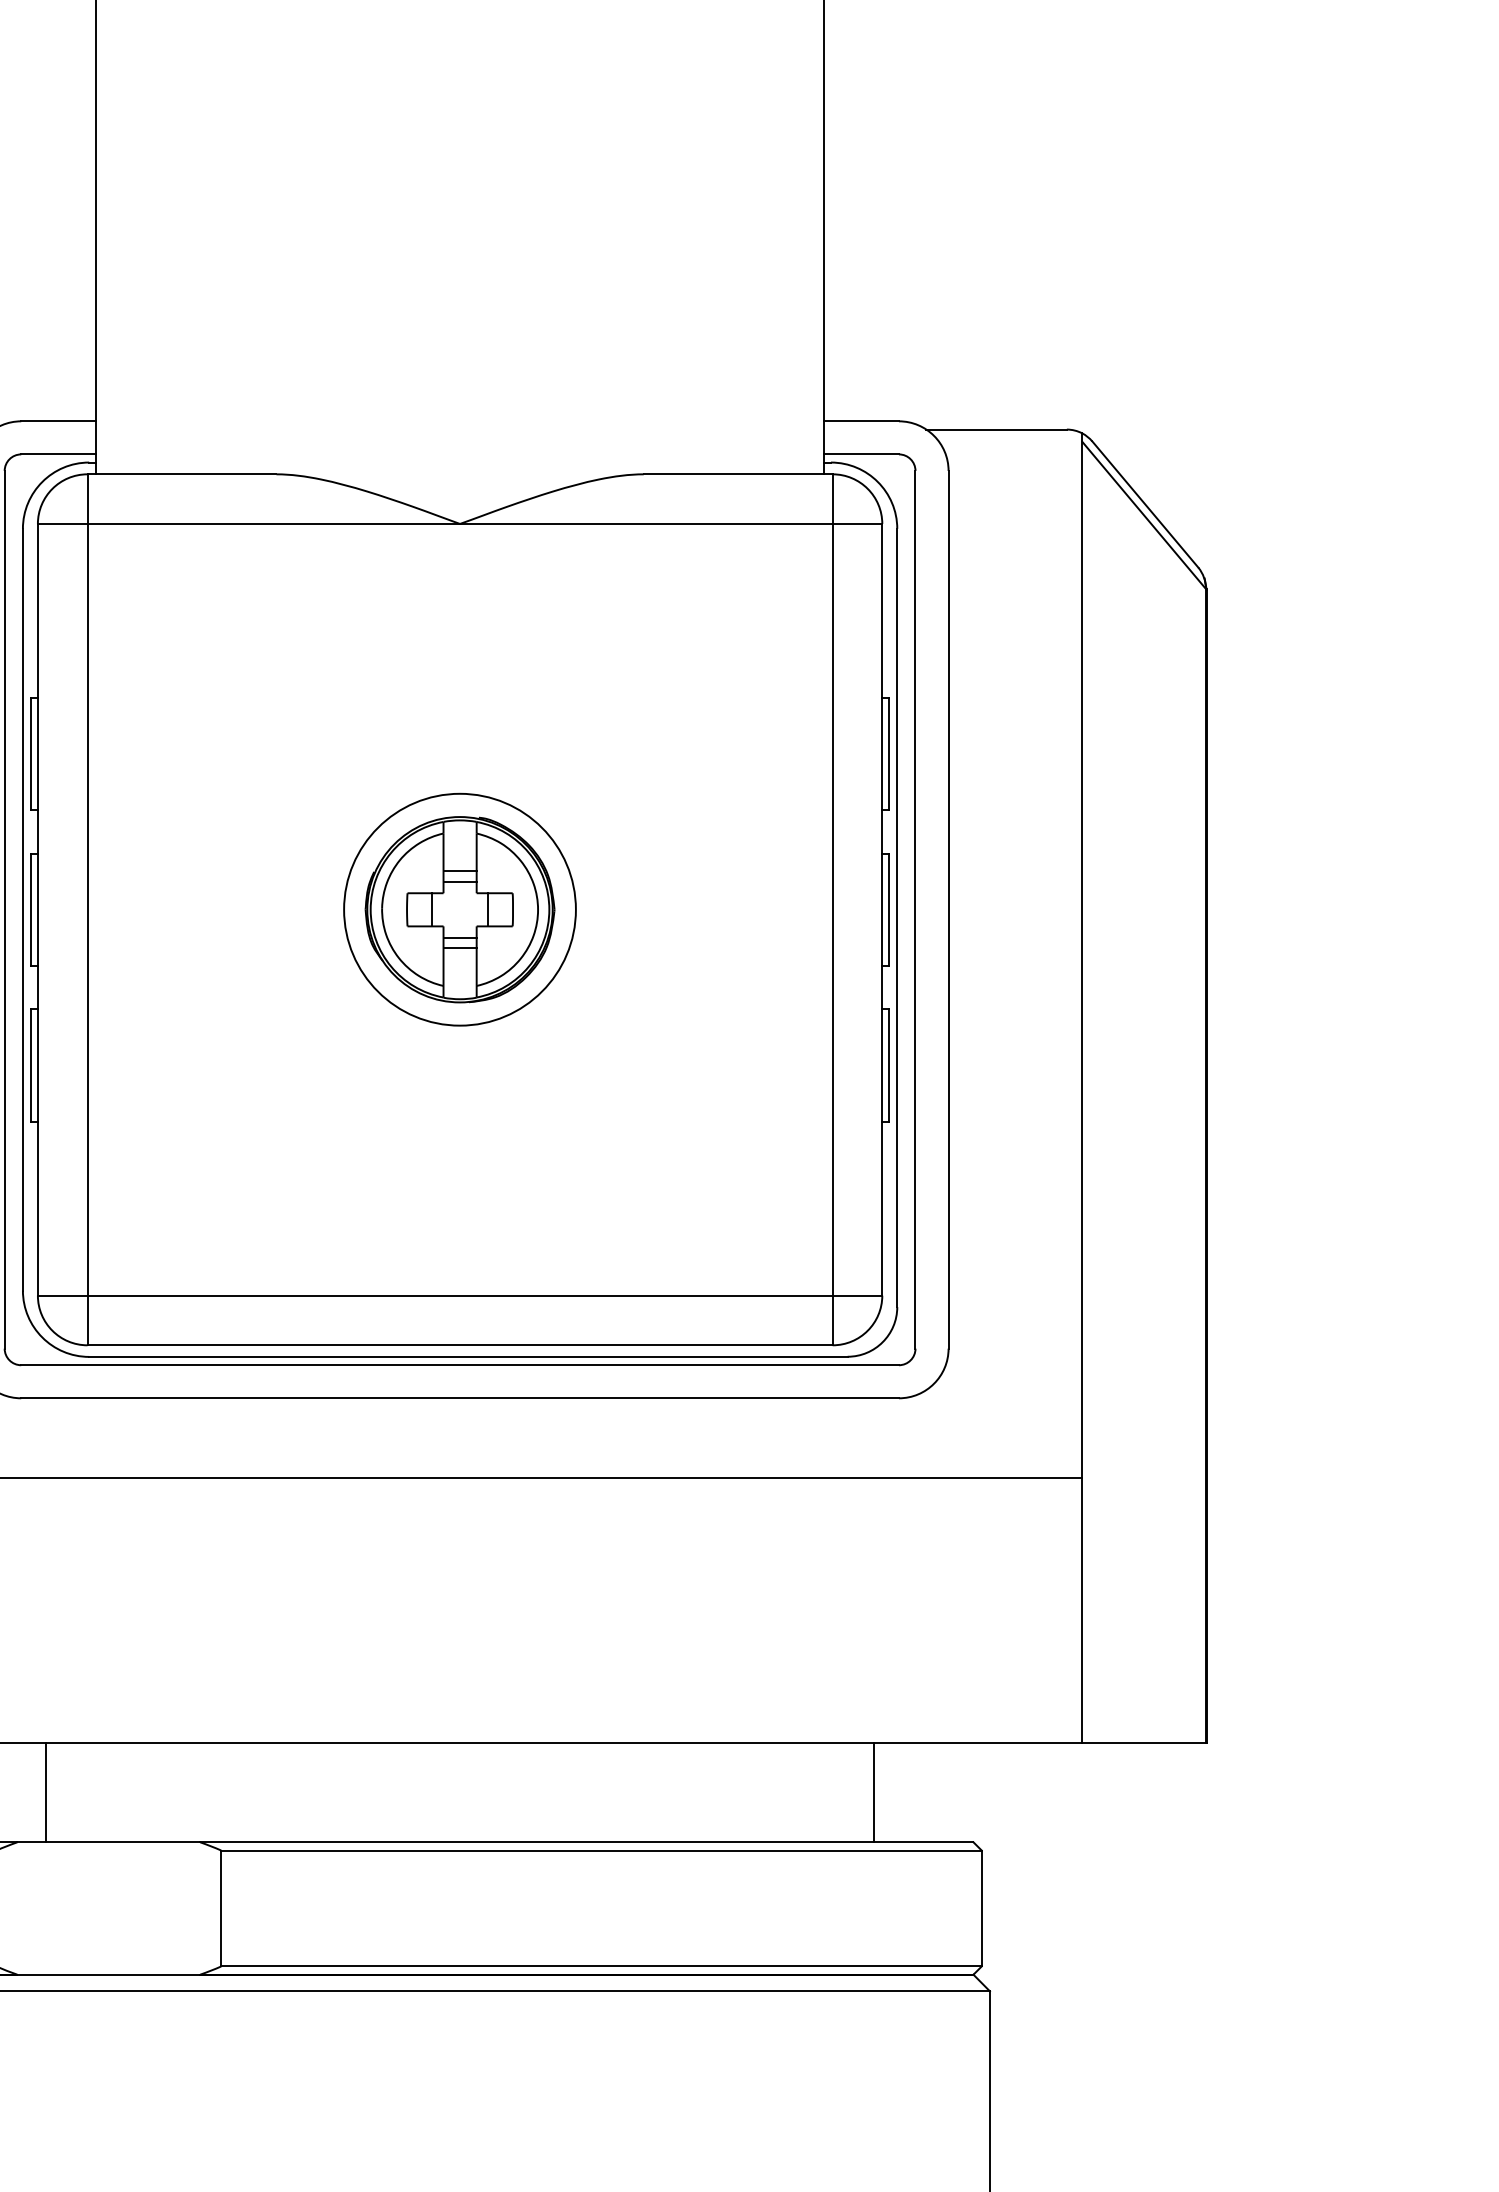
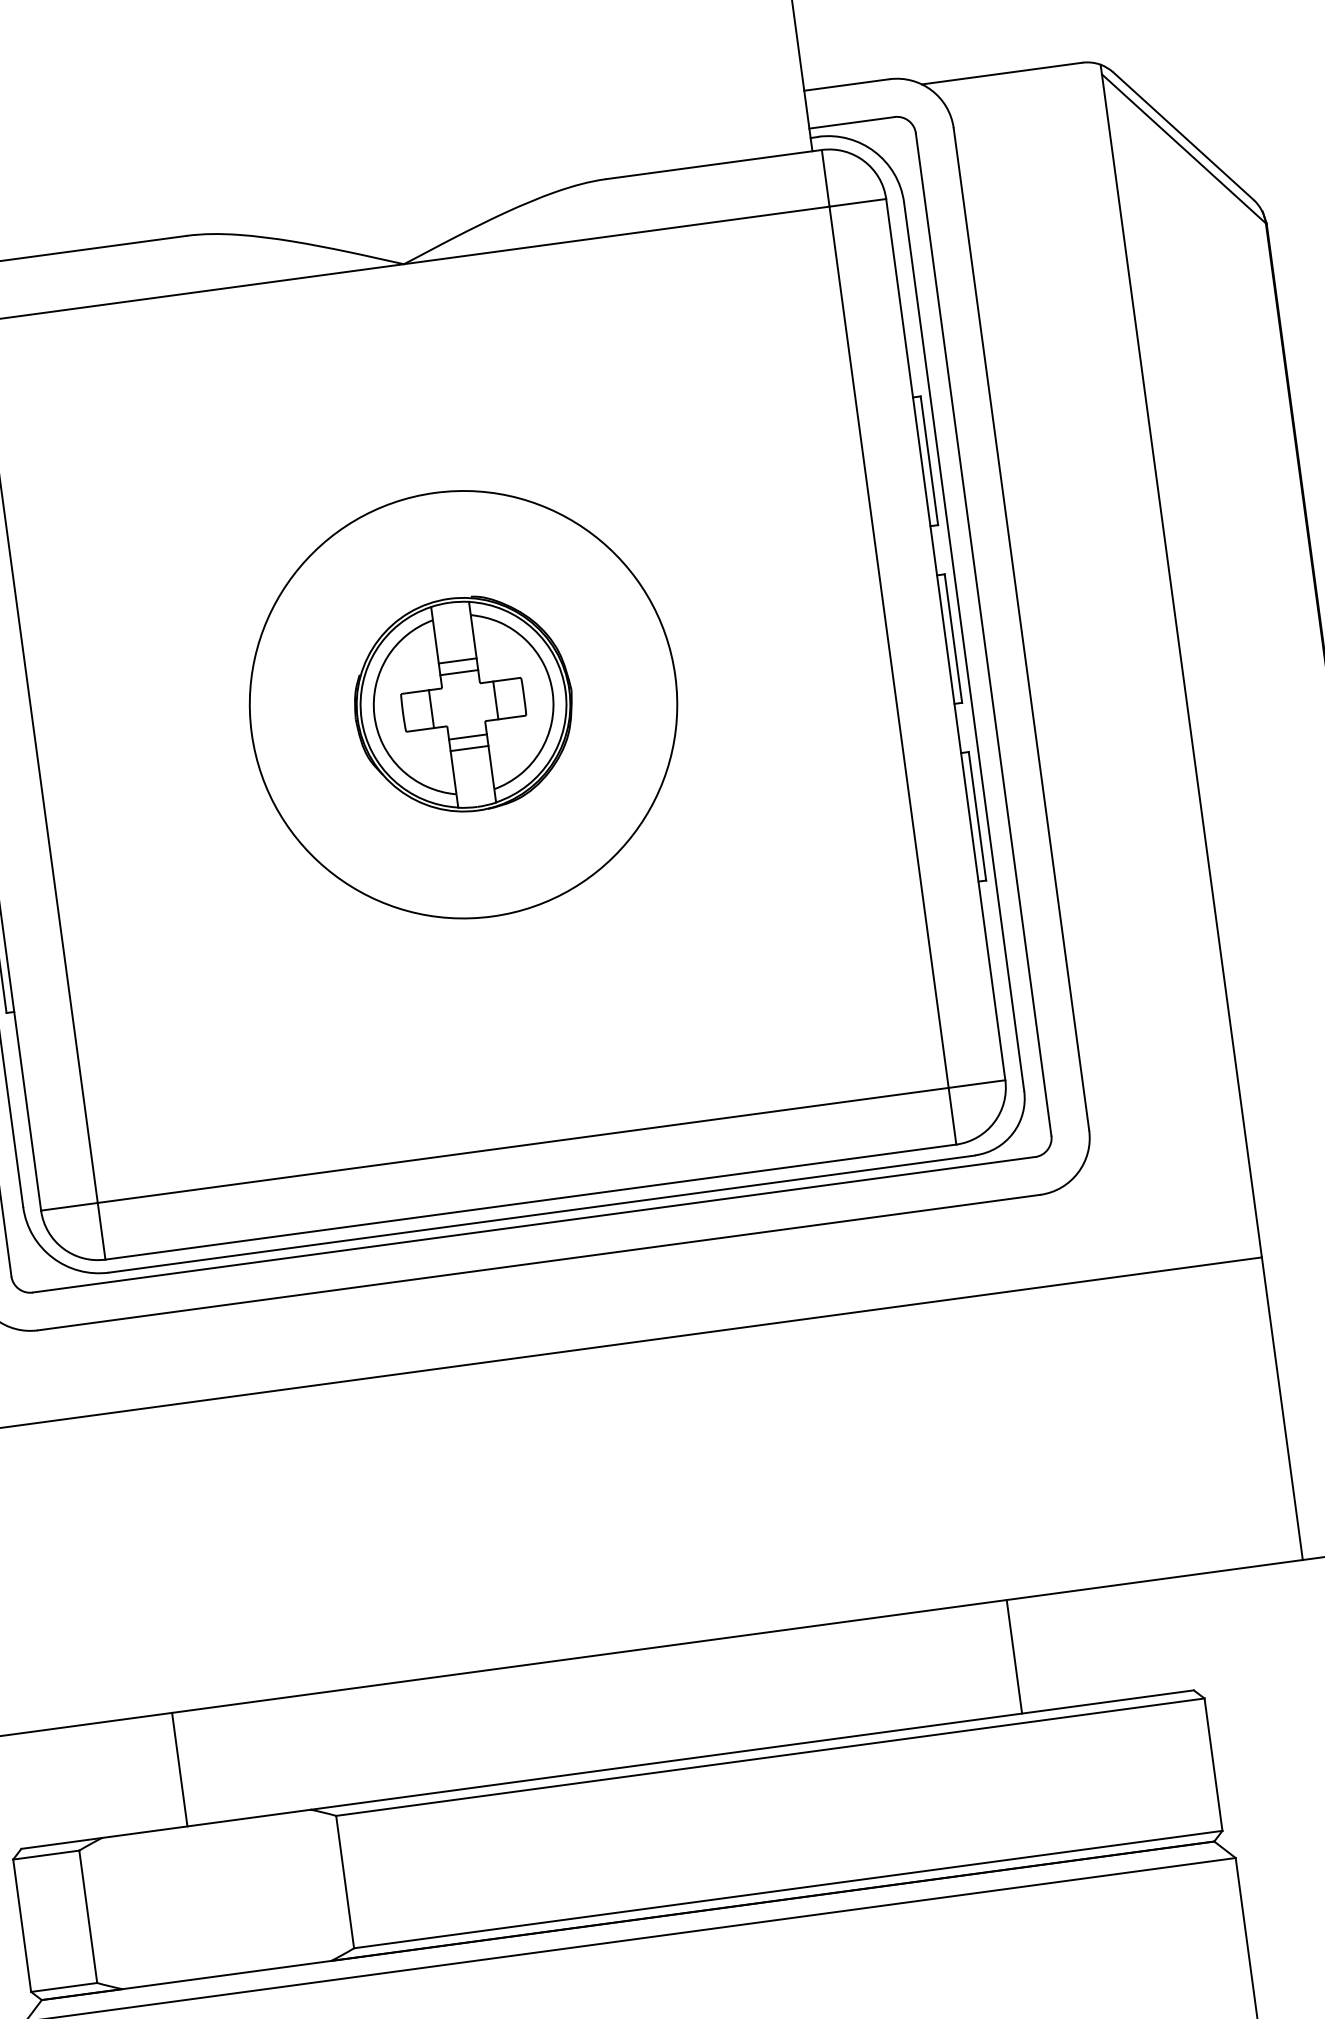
circle: (459, 909) -> (462, 704), size x1.6
line: (46, 1792) -> (180, 1769), moved
line: (874, 1792) -> (1014, 1656), moved

